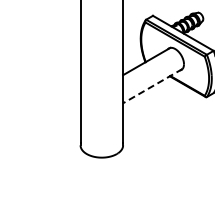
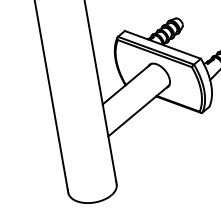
line: (152, 86) -> (138, 111), dashed -> solid

